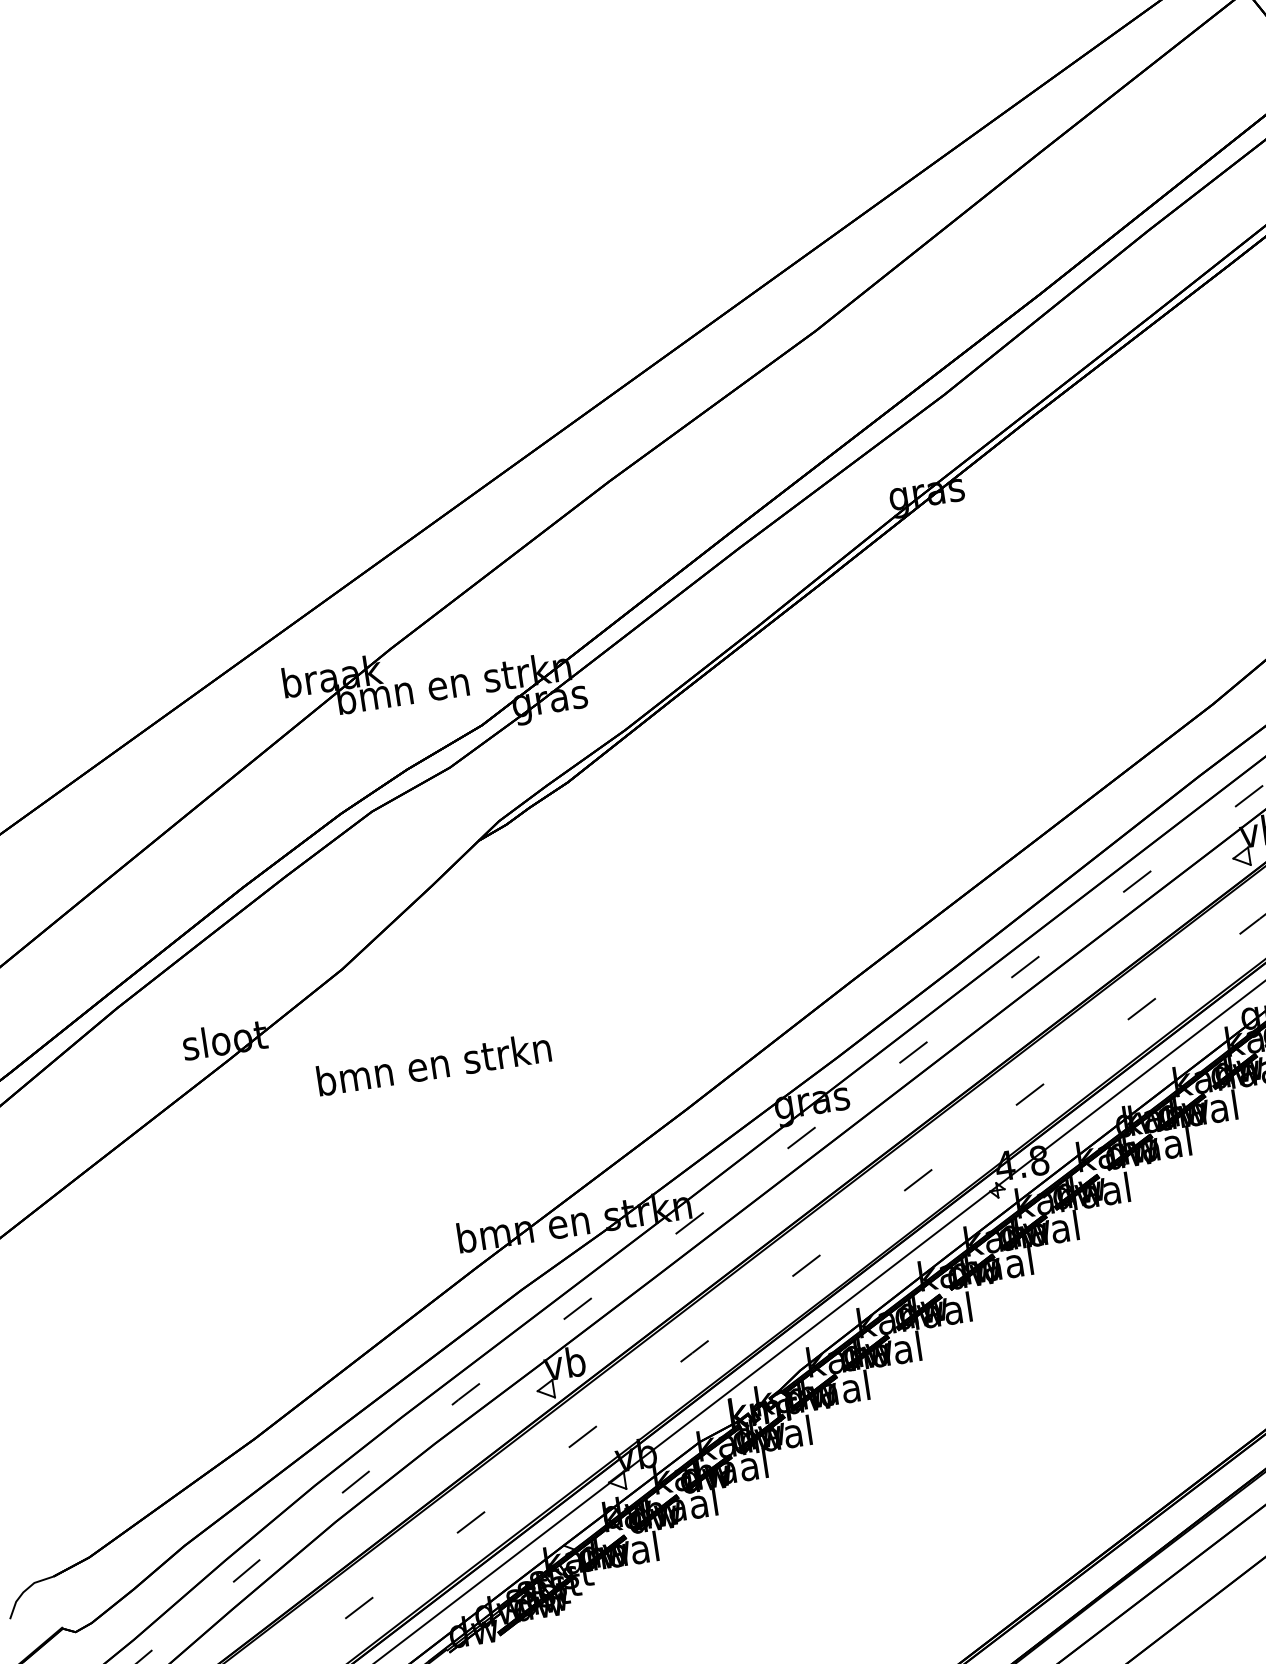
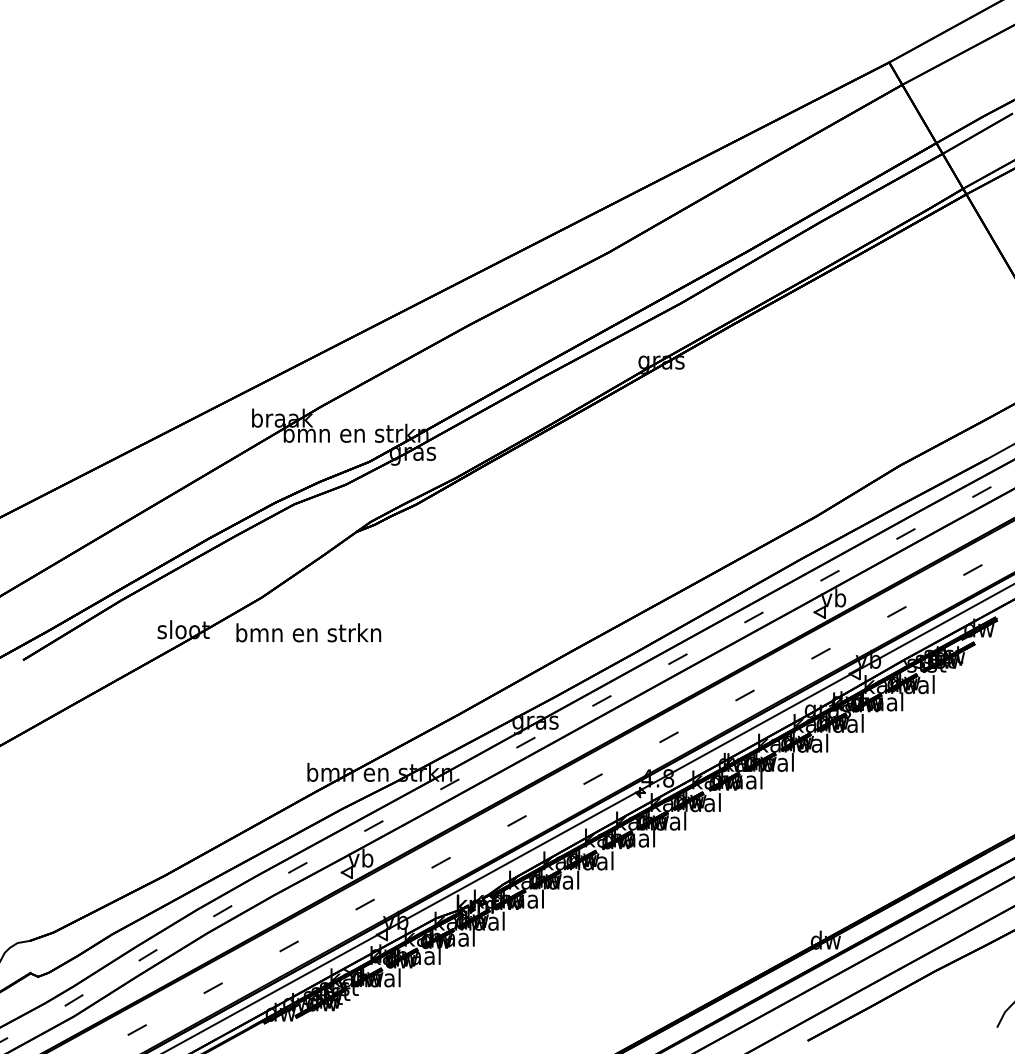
text: (433, 1063) -> (308, 632), moved

